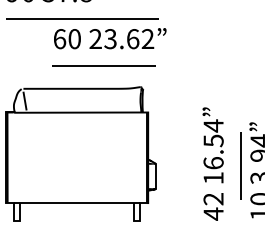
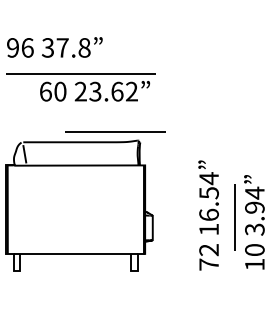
text: (110, 38) -> (95, 91), moved
line: (104, 65) -> (115, 131), moved
text: (213, 213) -> (208, 264), 42 -> 72

